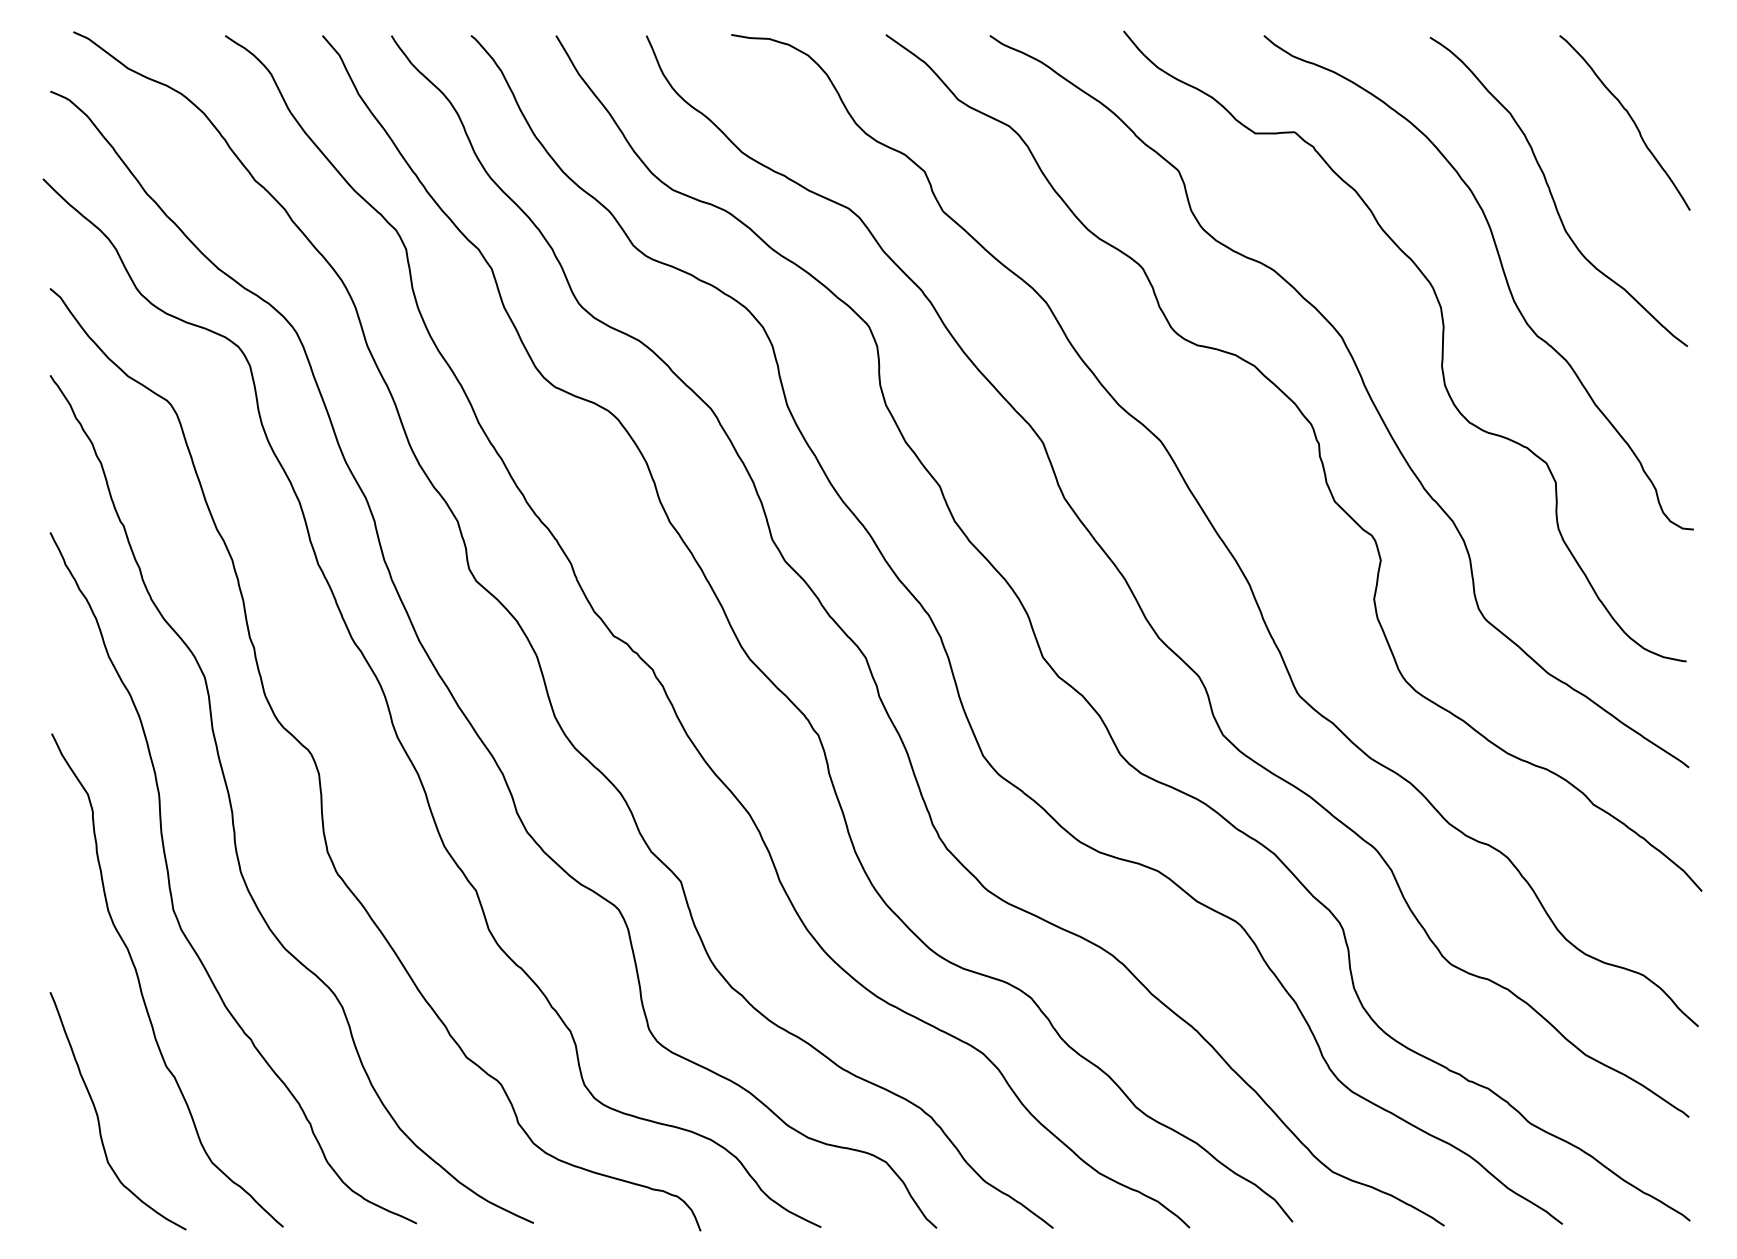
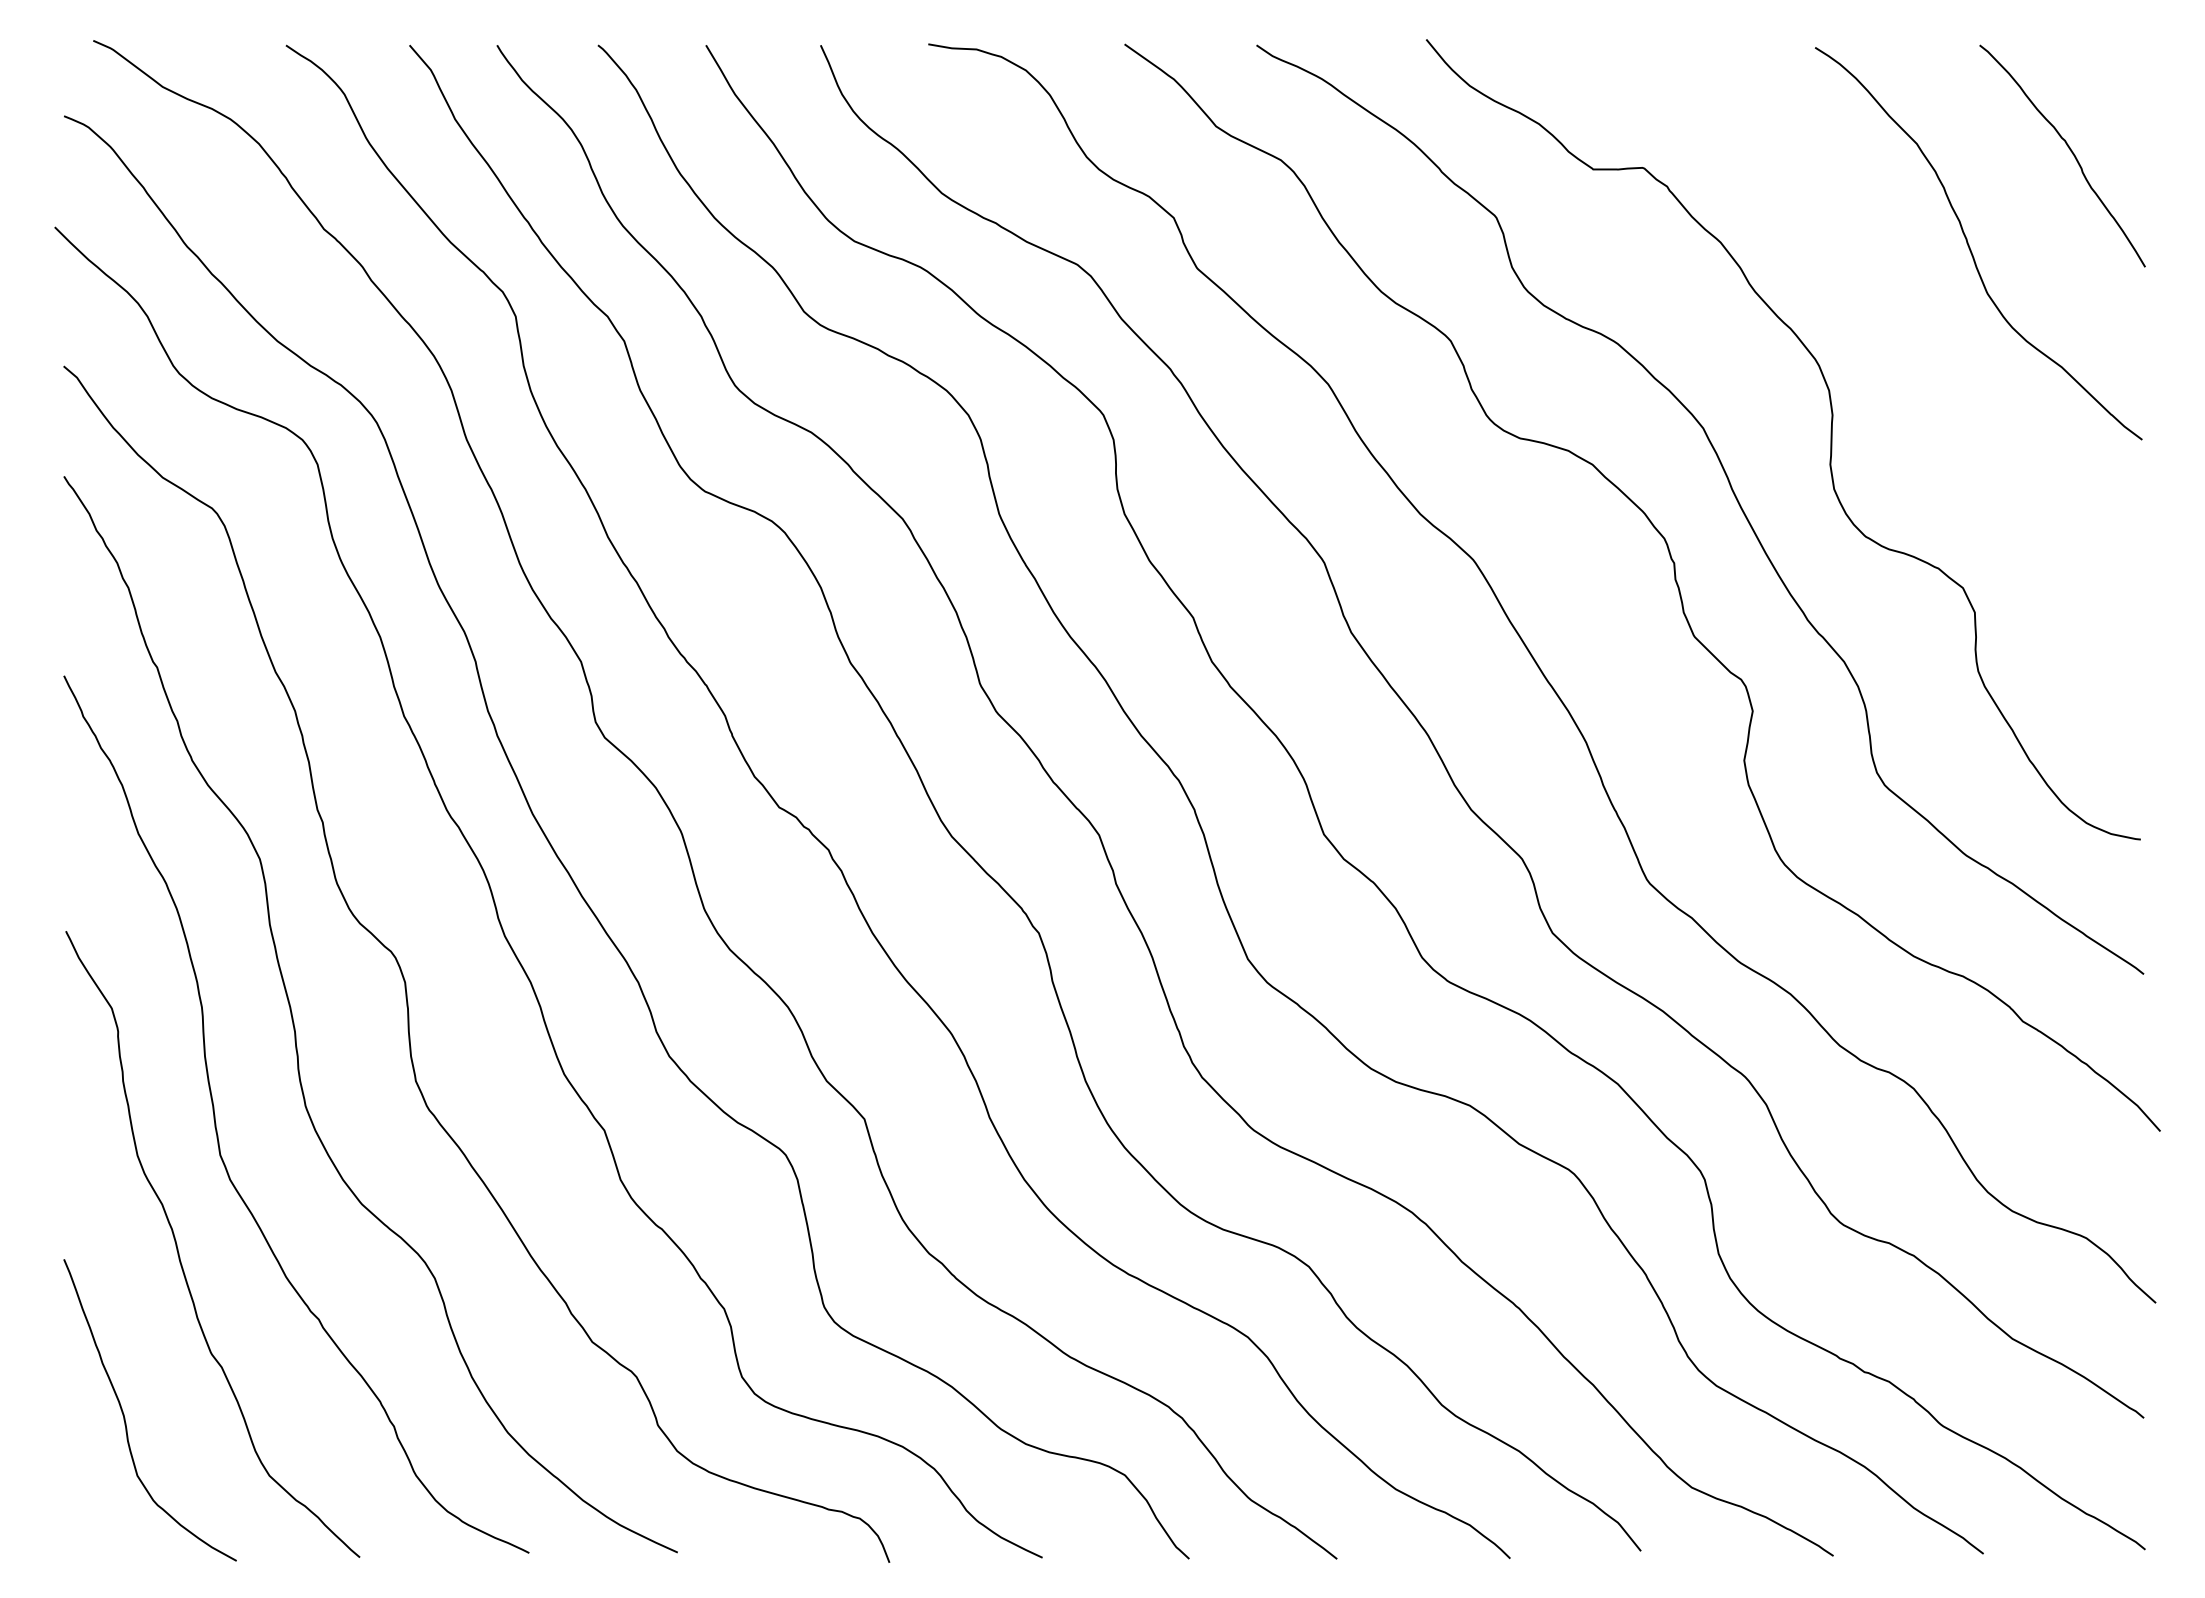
curve: (1503, 274) -> (1908, 348), removed

